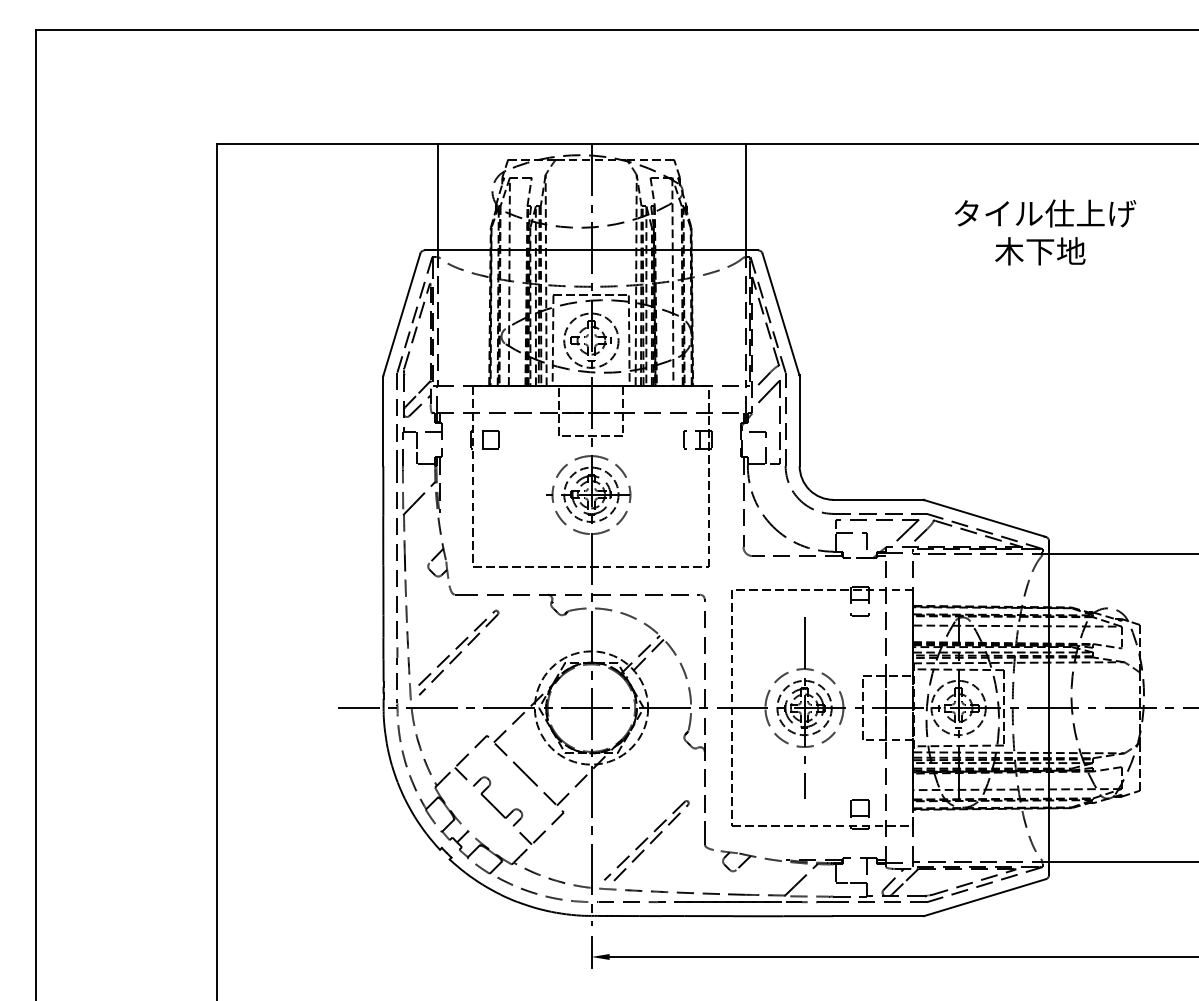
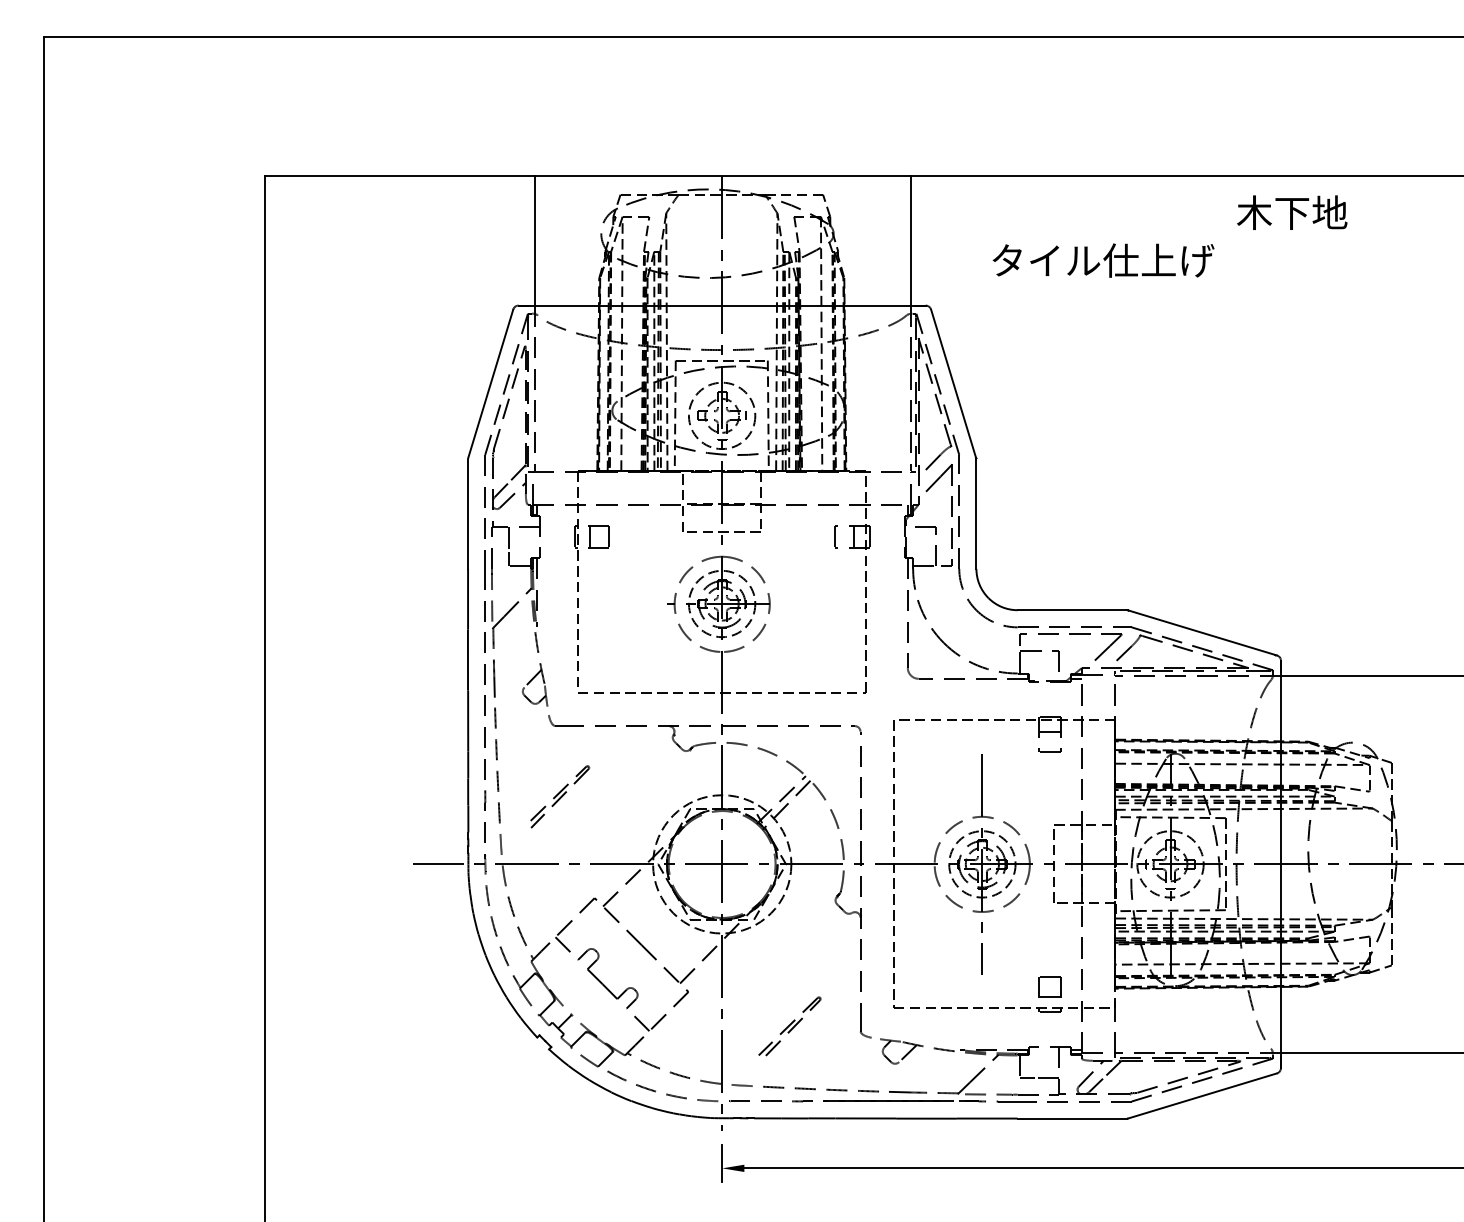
text: (1045, 213) -> (1103, 260), moved
text: (1040, 251) -> (1292, 212), moved
part: (458, 652) -> (559, 796), size x0.6
part: (646, 840) -> (789, 1026), size x0.6

